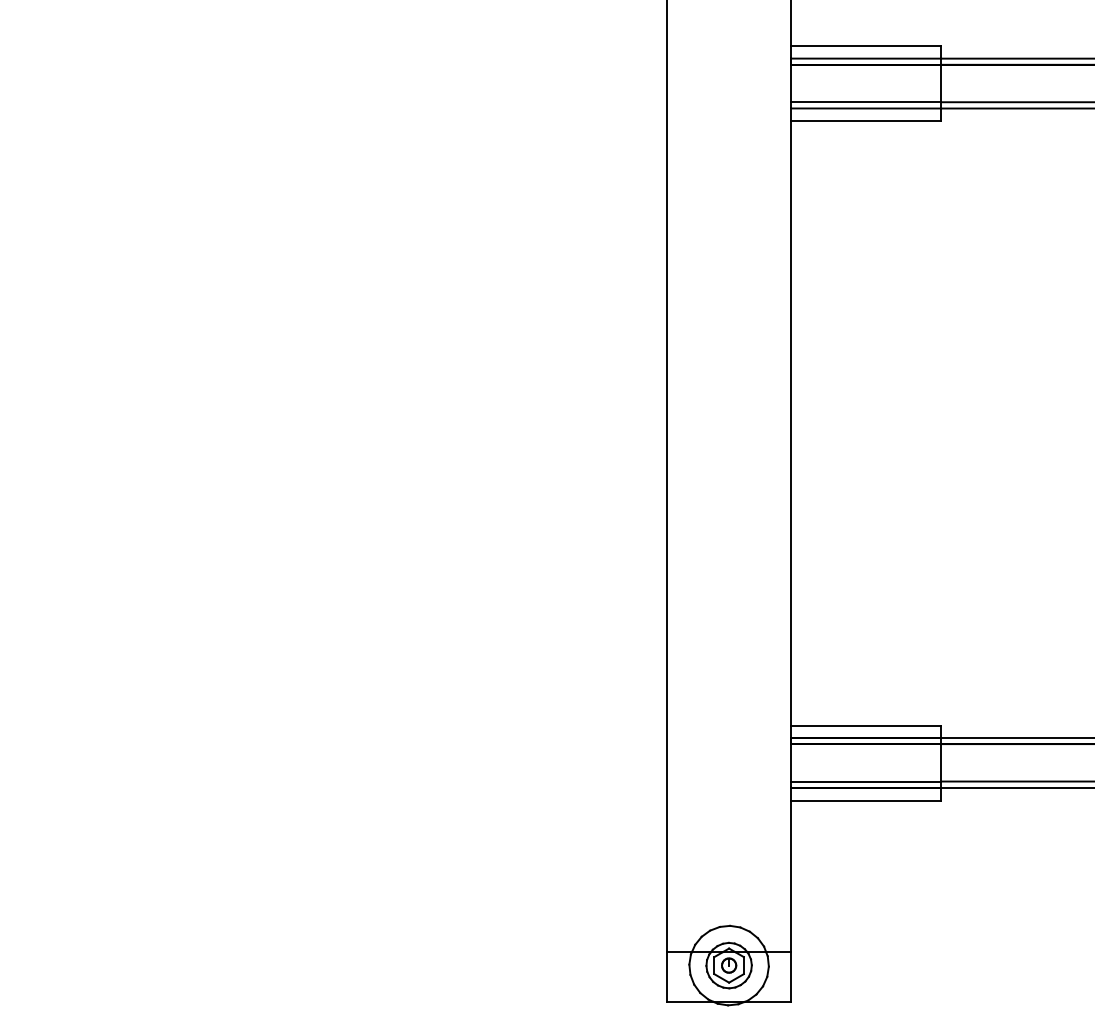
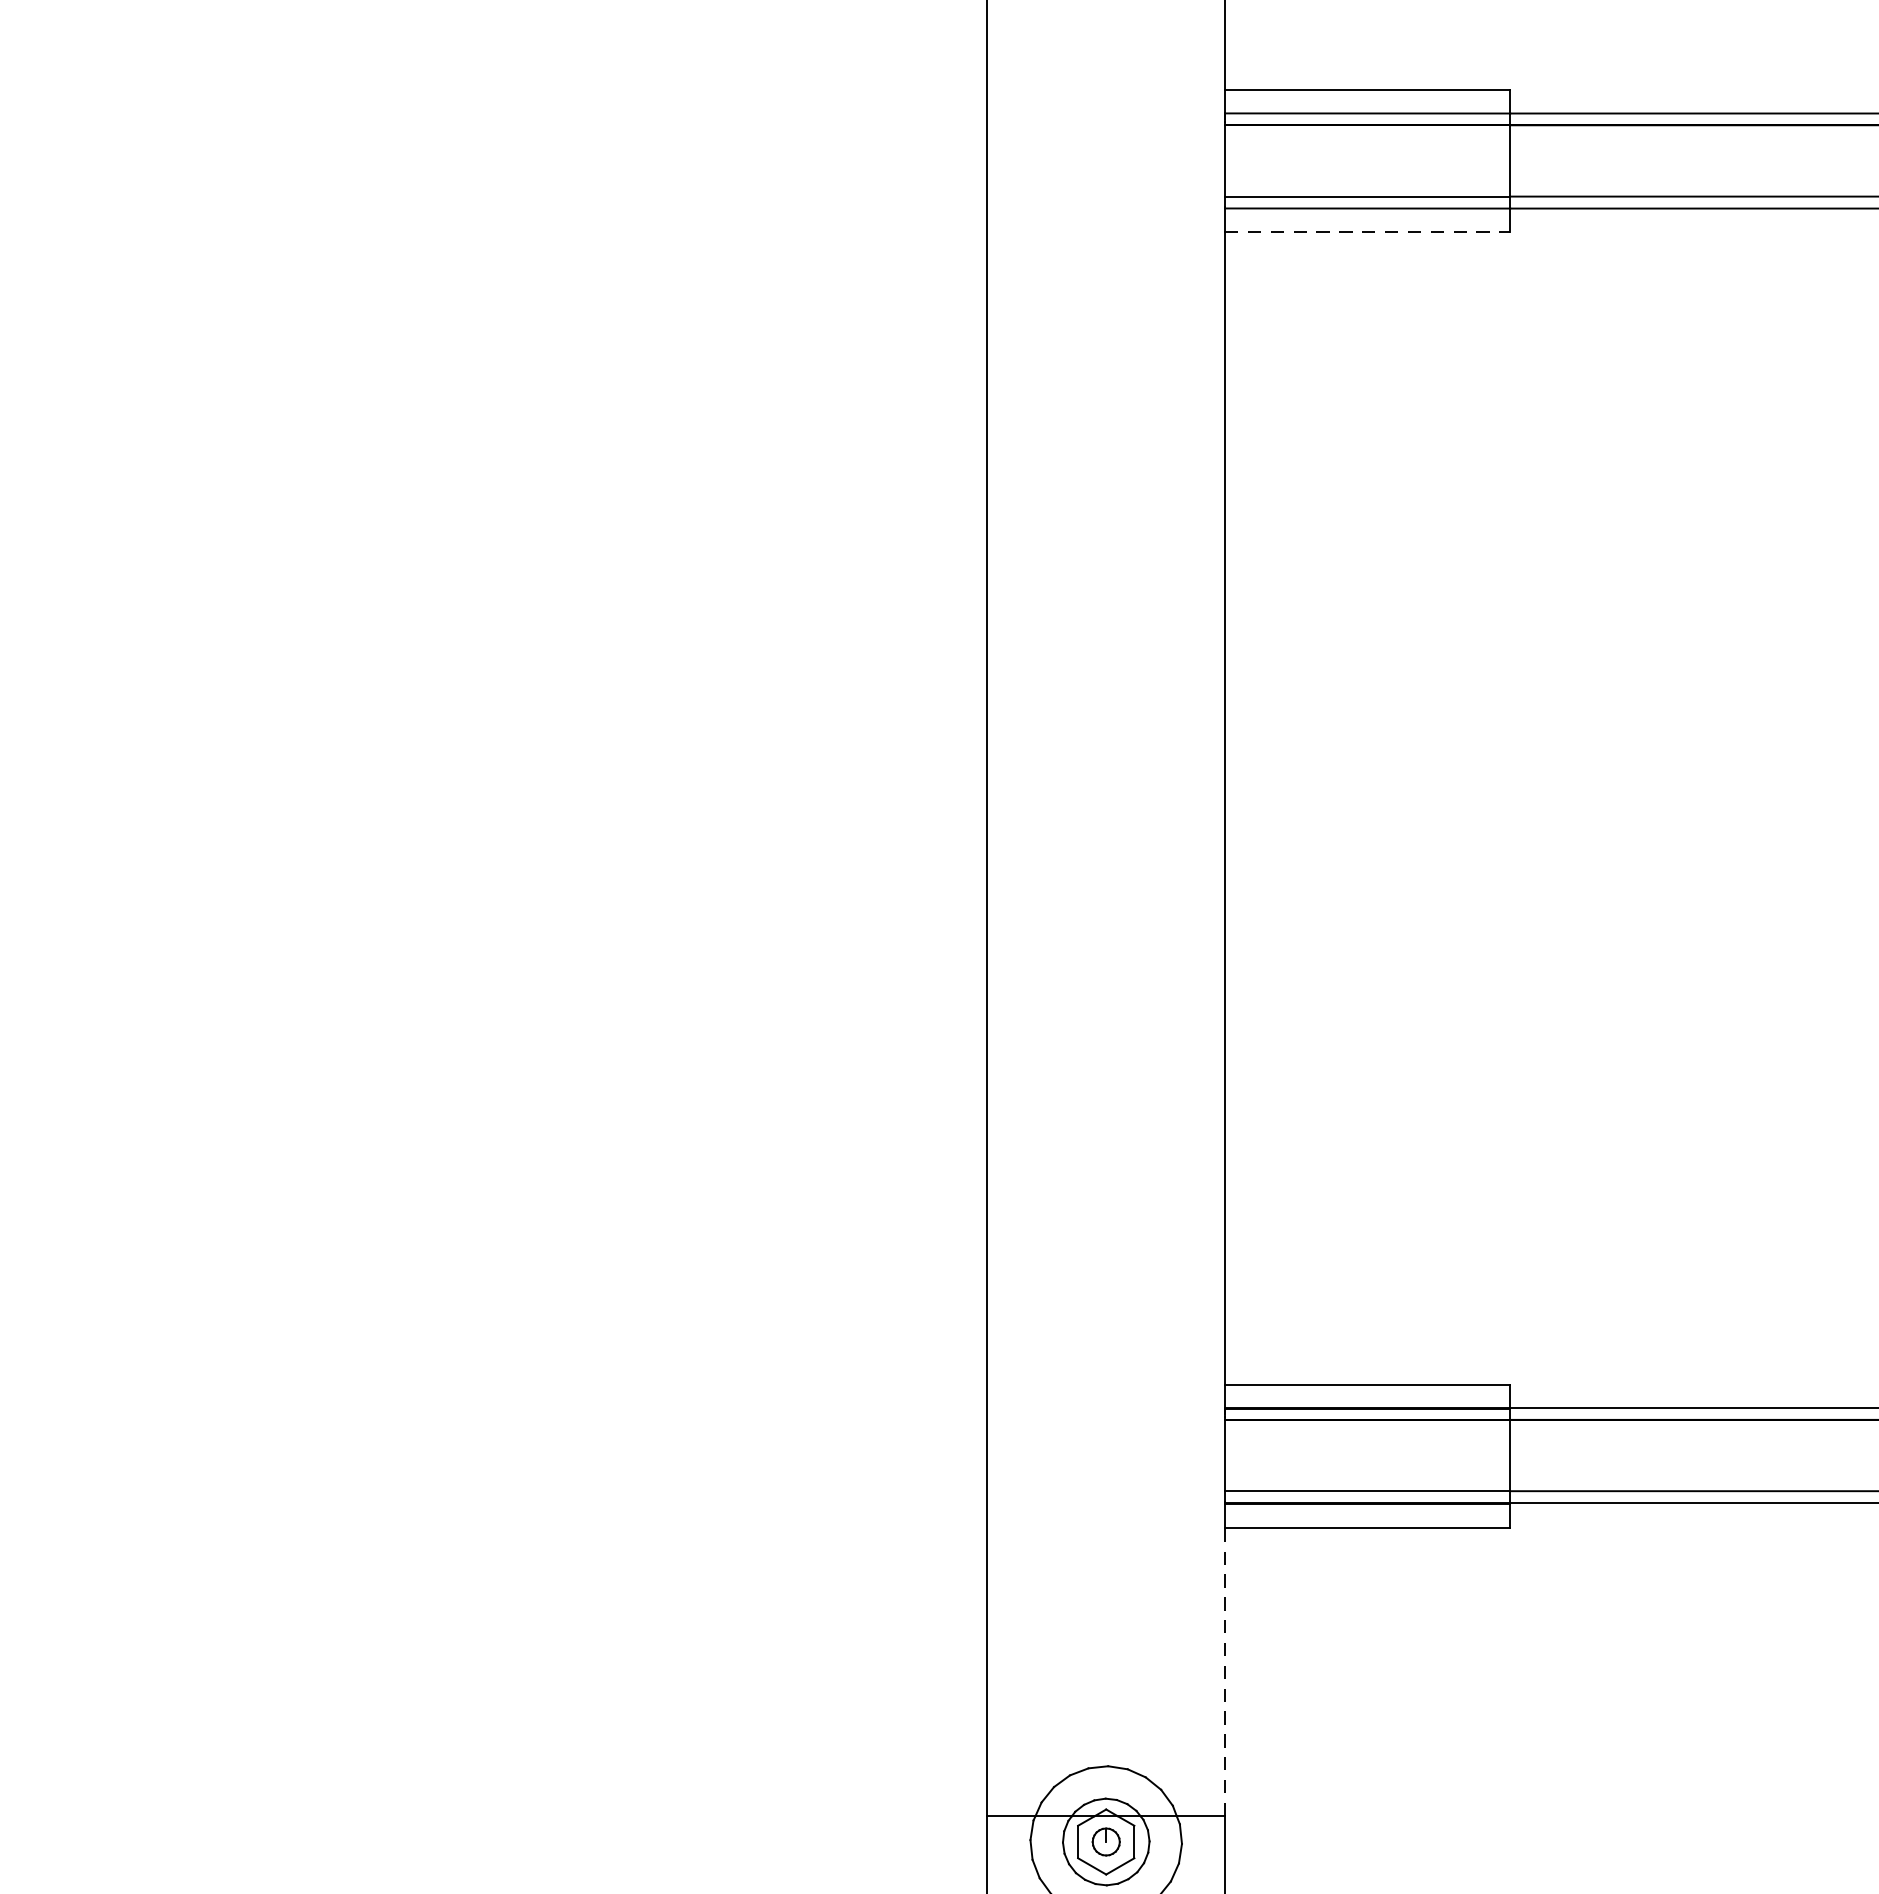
line: (866, 120) -> (1368, 231), solid -> dashed
line: (791, 876) -> (1225, 1672), solid -> dashed

